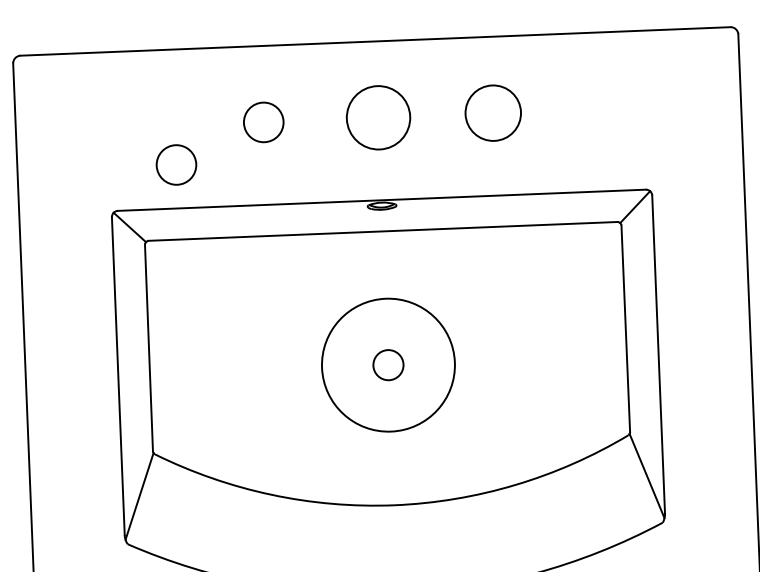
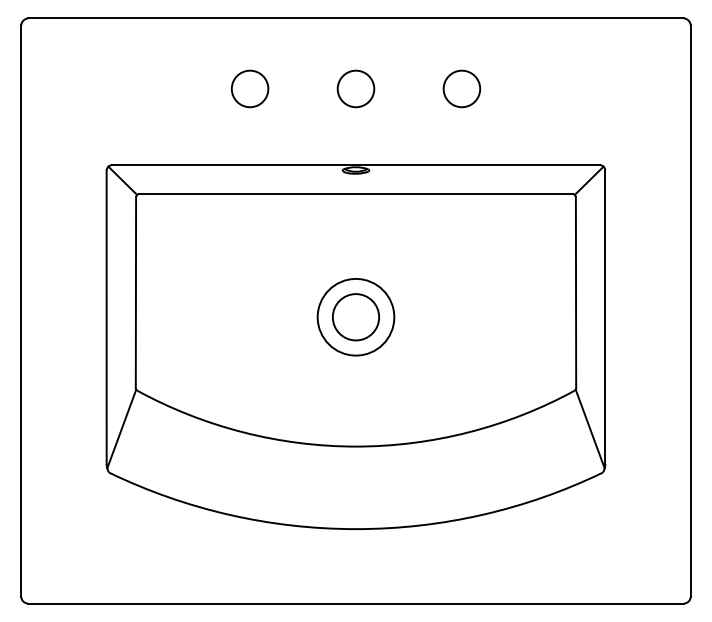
circle: (492, 112) -> (461, 88), size x0.71
circle: (377, 117) -> (355, 88), size x0.62
circle: (175, 164) -> (167, 124), removed
circle: (387, 364) -> (355, 316), size x0.62
circle: (387, 365) -> (355, 317), size x1.67

